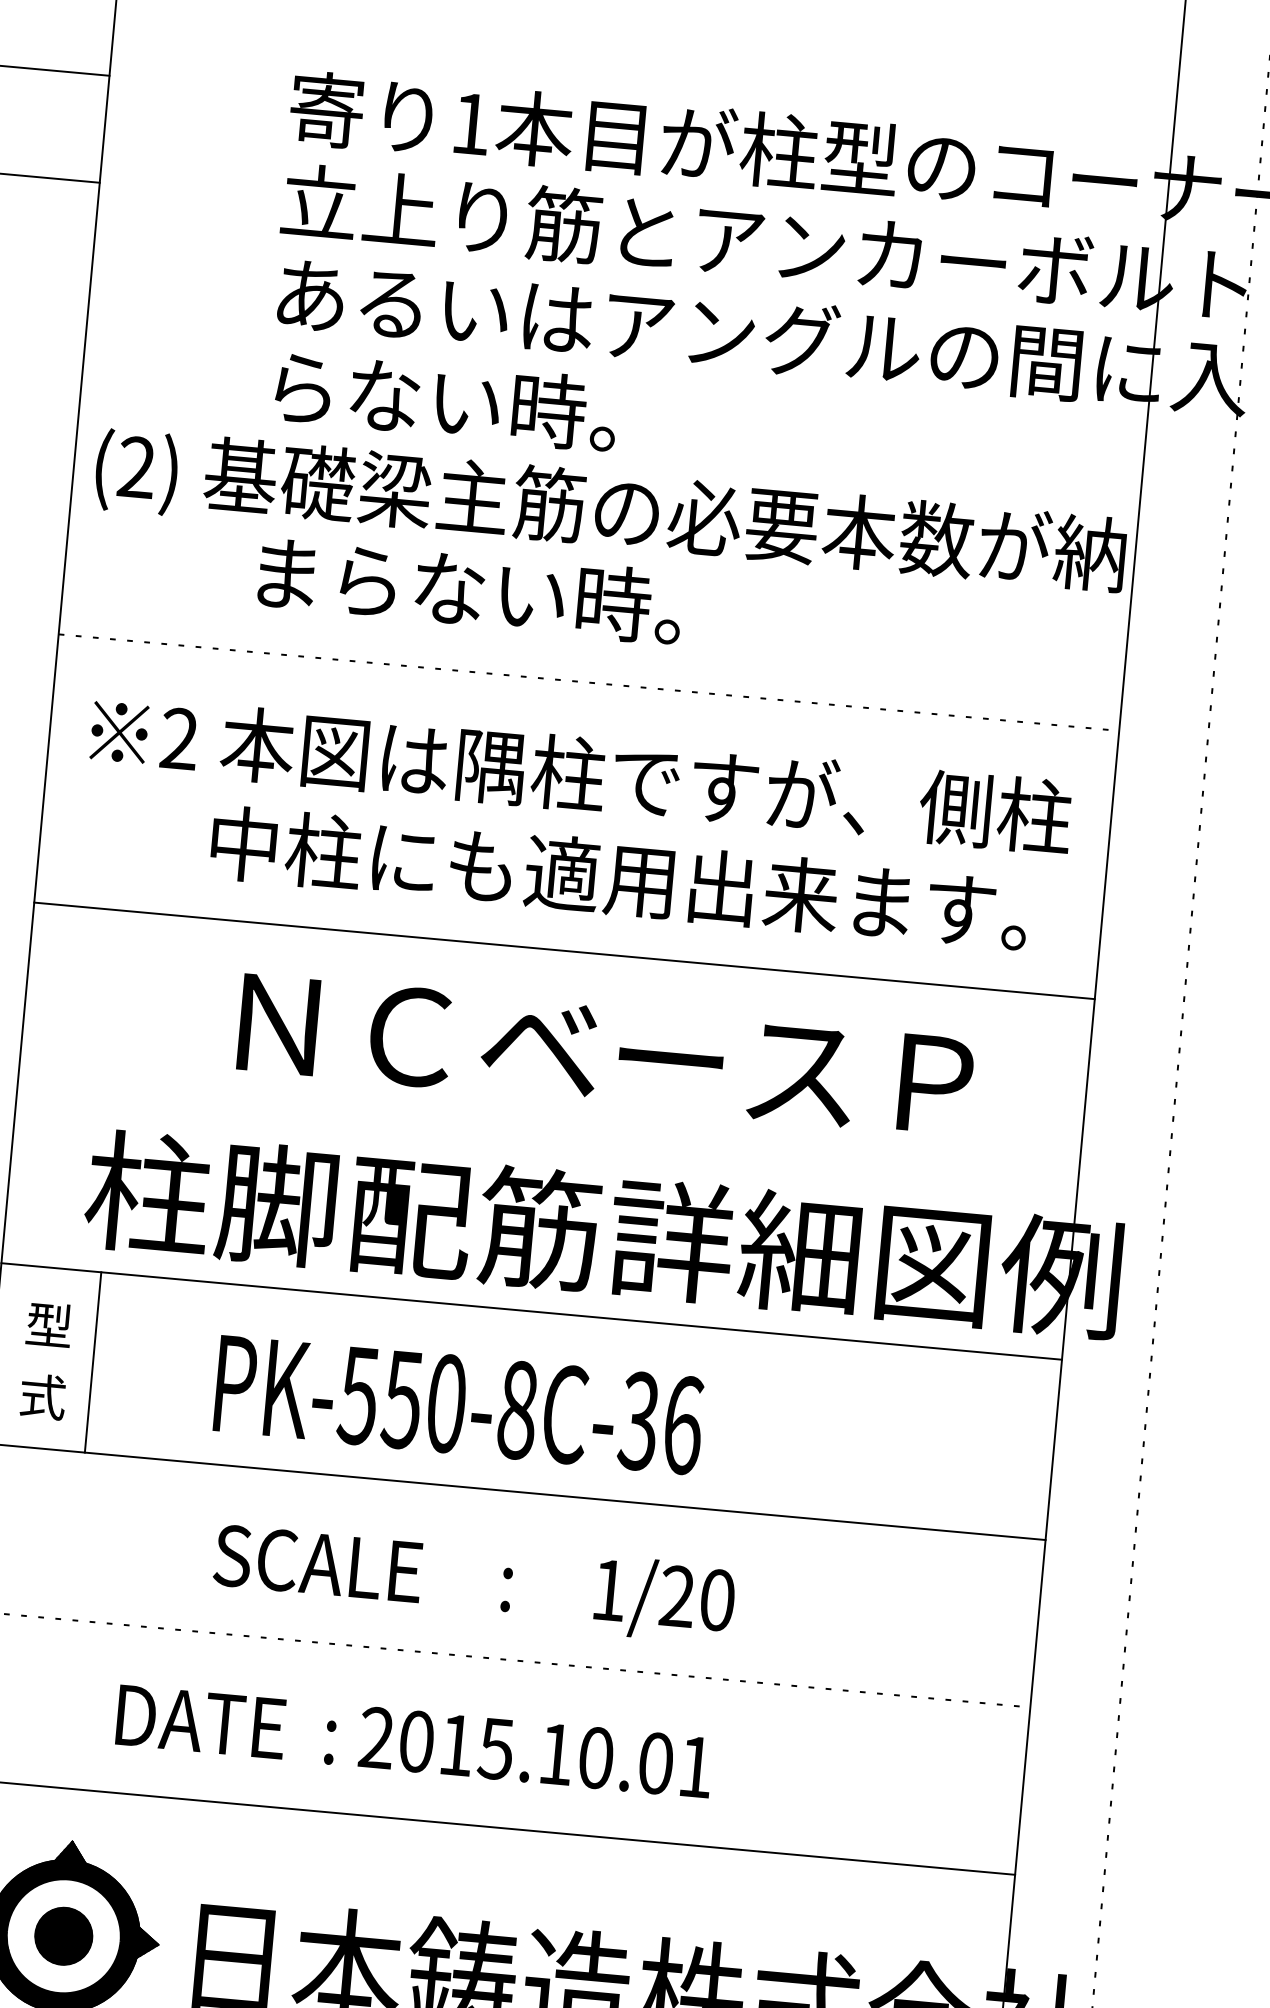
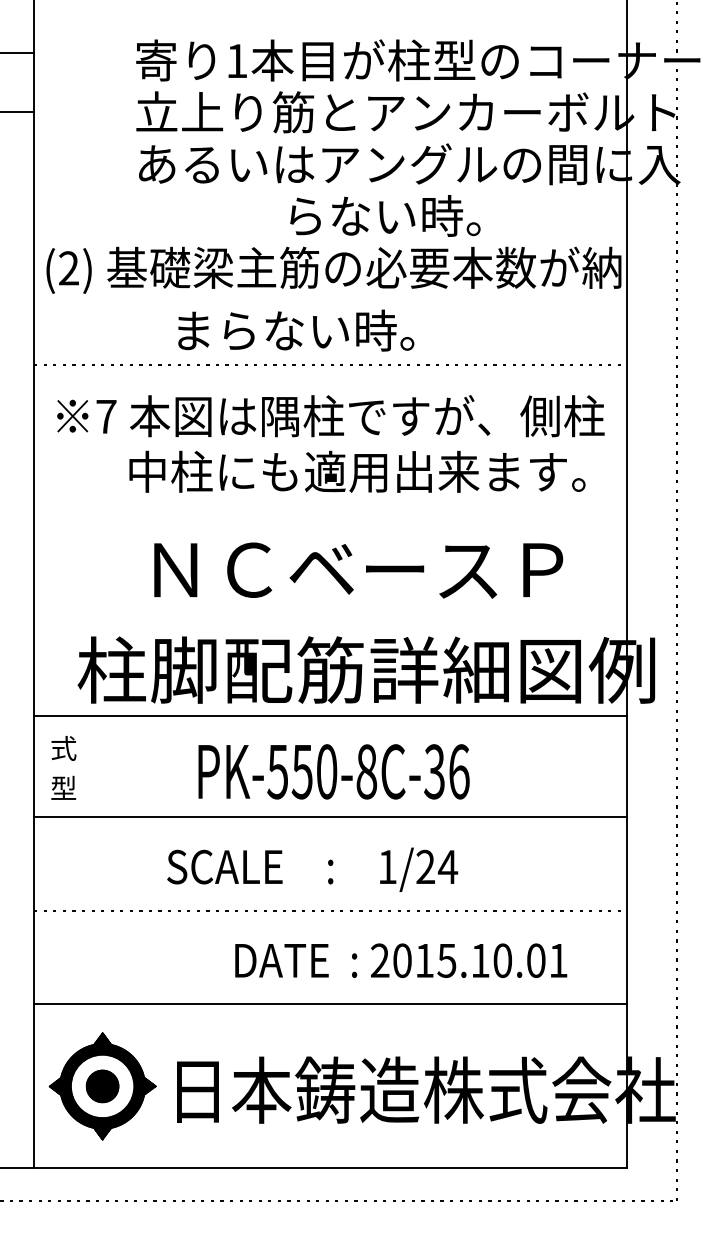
text: (446, 400) -> (385, 215), moved
text: (471, 590) -> (296, 330), moved
text: (179, 738) -> (106, 416), 2 -> 7
line: (564, 950) -> (330, 514), removed
text: (48, 1325) -> (63, 748), 型 -> 式
line: (92, 1361) -> (89, 766), removed
text: (42, 1395) -> (63, 787), 式 -> 型
text: (458, 1404) -> (333, 771), moved
text: (716, 1599) -> (447, 866), 1/20 -> 1/24
text: (415, 1741) -> (401, 960), moved

